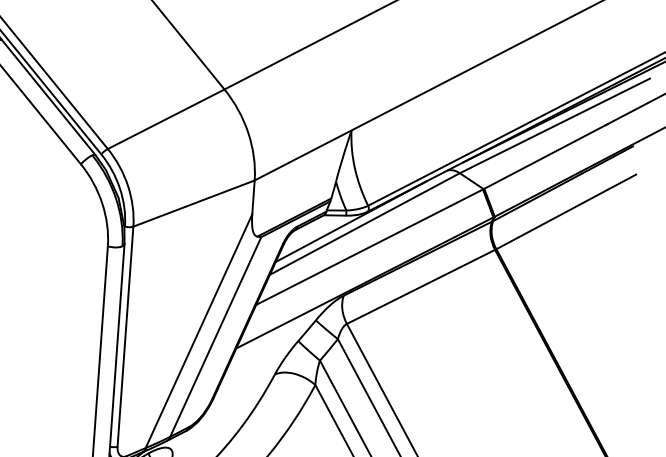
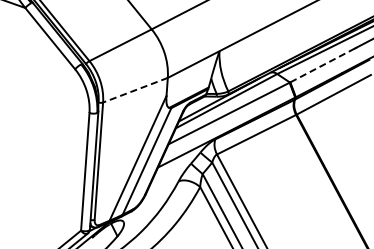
line: (546, 155) -> (323, 64), solid -> dashed
line: (194, 204) -> (135, 90), solid -> dashed

